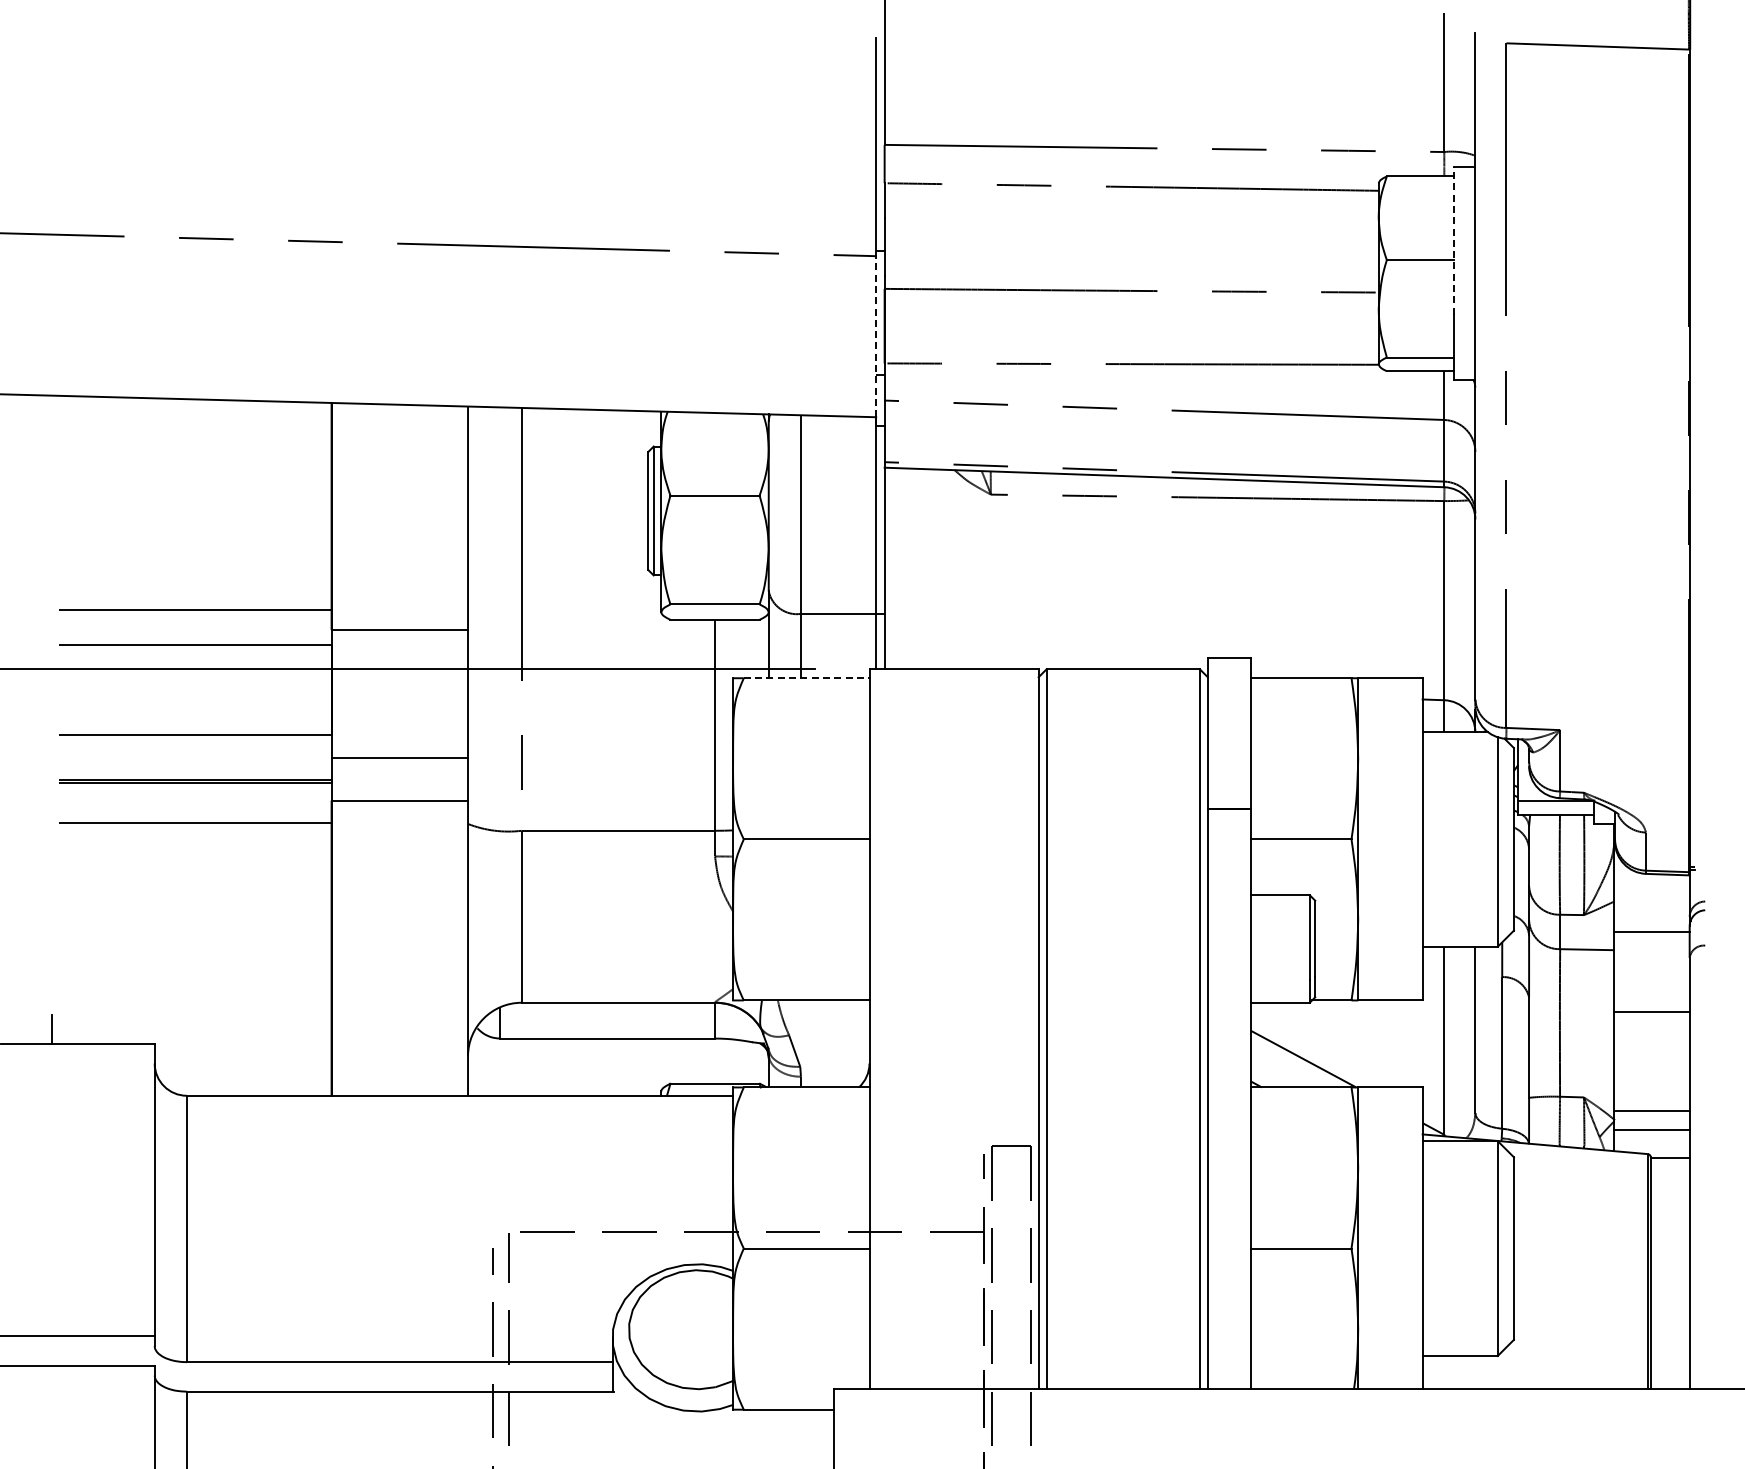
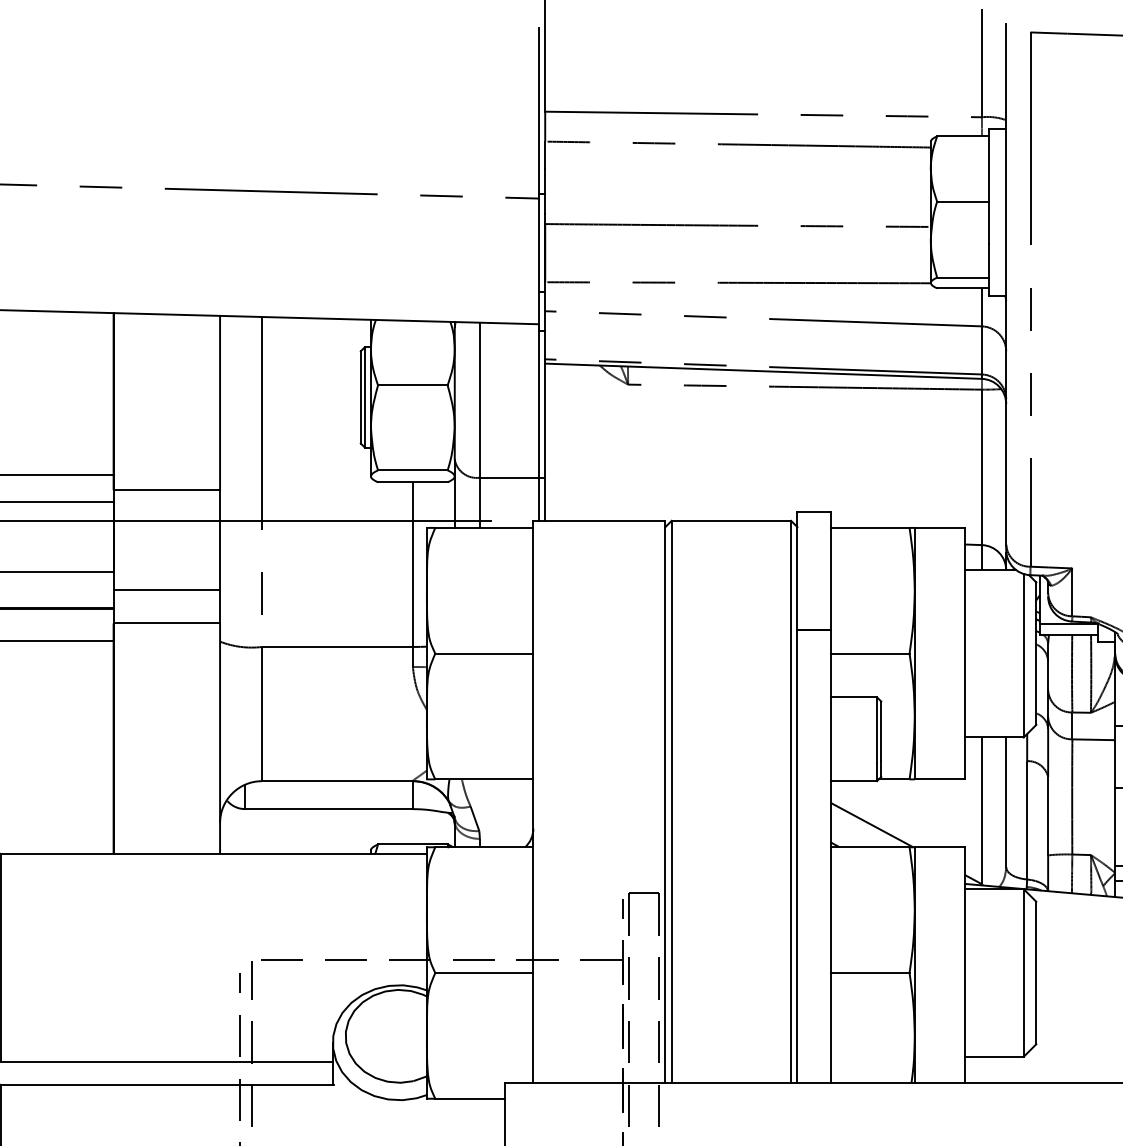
line: (1453, 240) -> (989, 186), dashed -> solid
line: (876, 336) -> (538, 261), dashed -> solid
line: (806, 678) -> (484, 528), dashed -> solid

